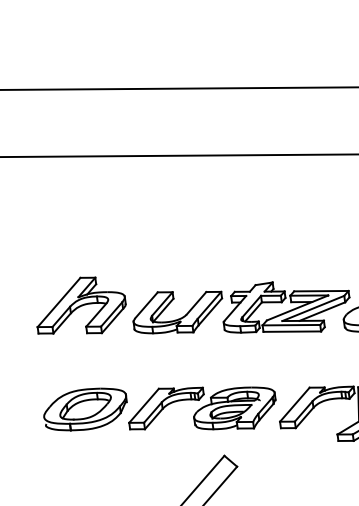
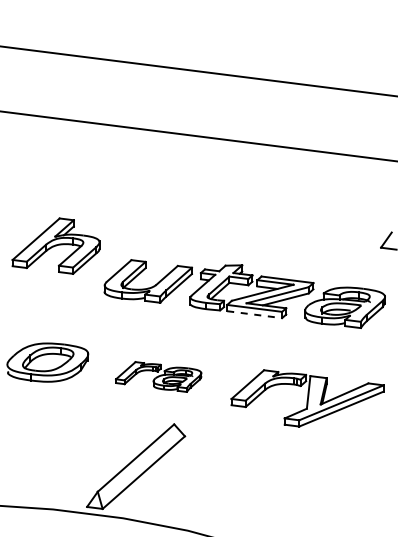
part: (79, 306) -> (55, 245), moved
line: (292, 331) -> (254, 314), solid -> dashed
part: (201, 408) -> (158, 376), size x0.6

